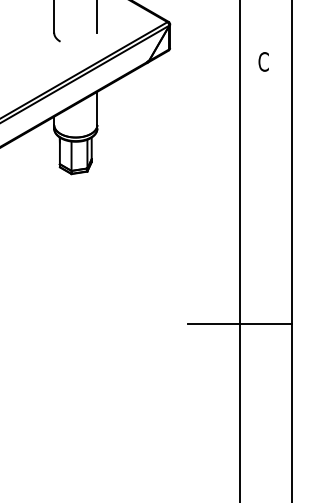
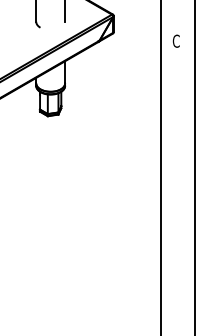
line: (240, 324) -> (160, 216), removed

